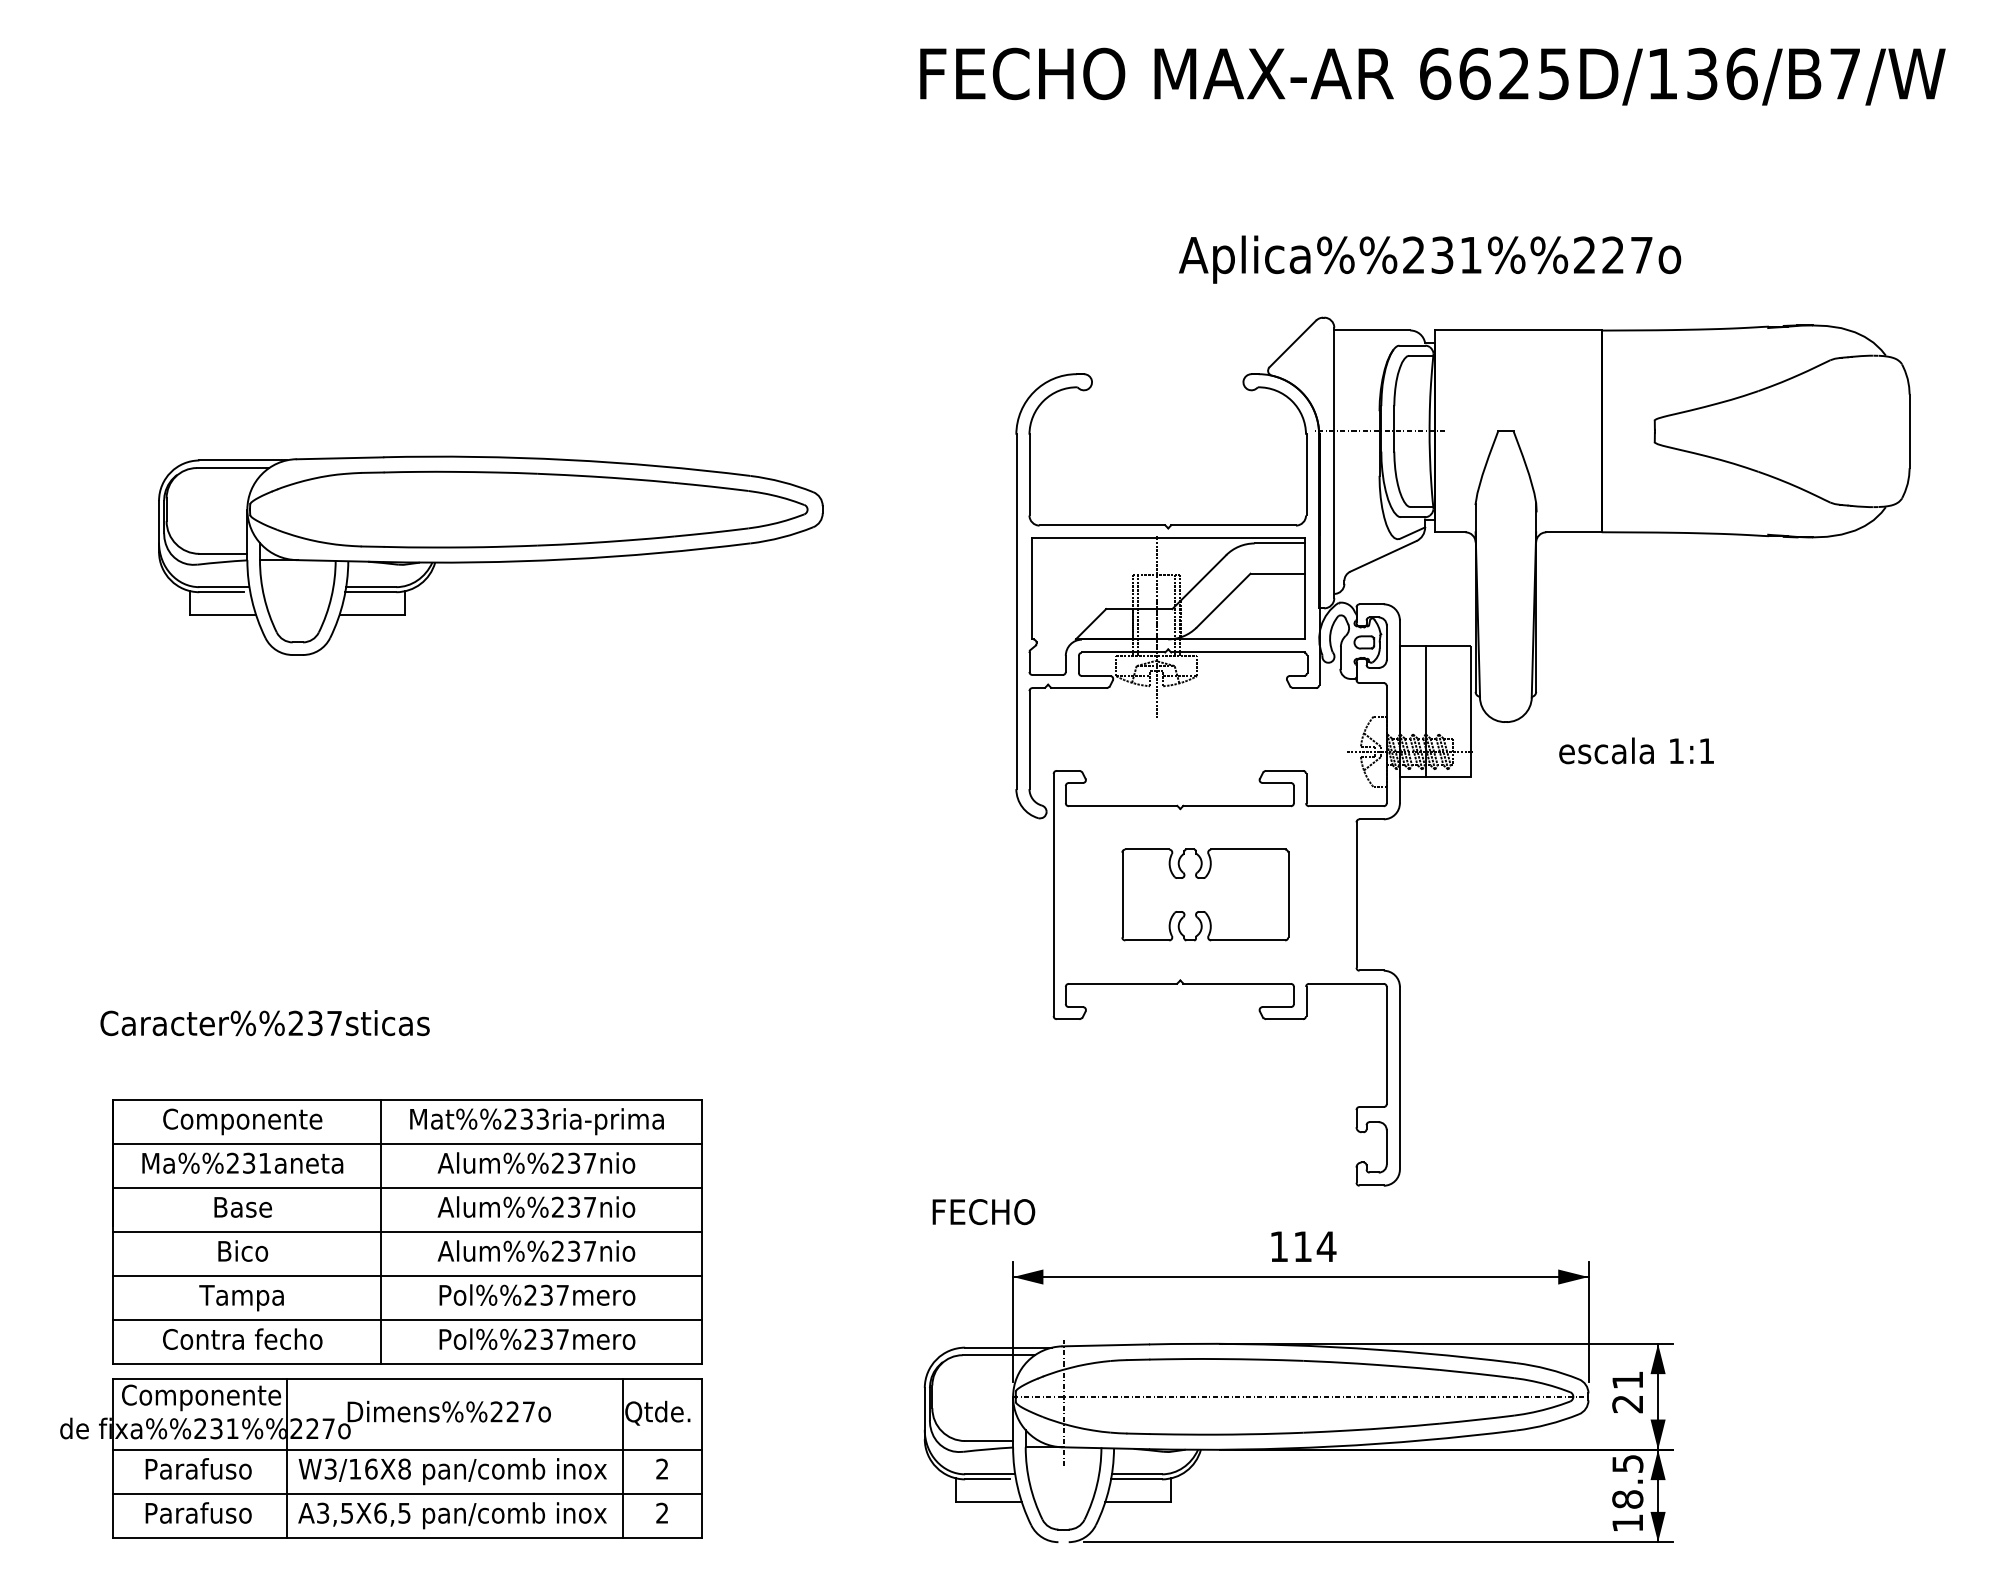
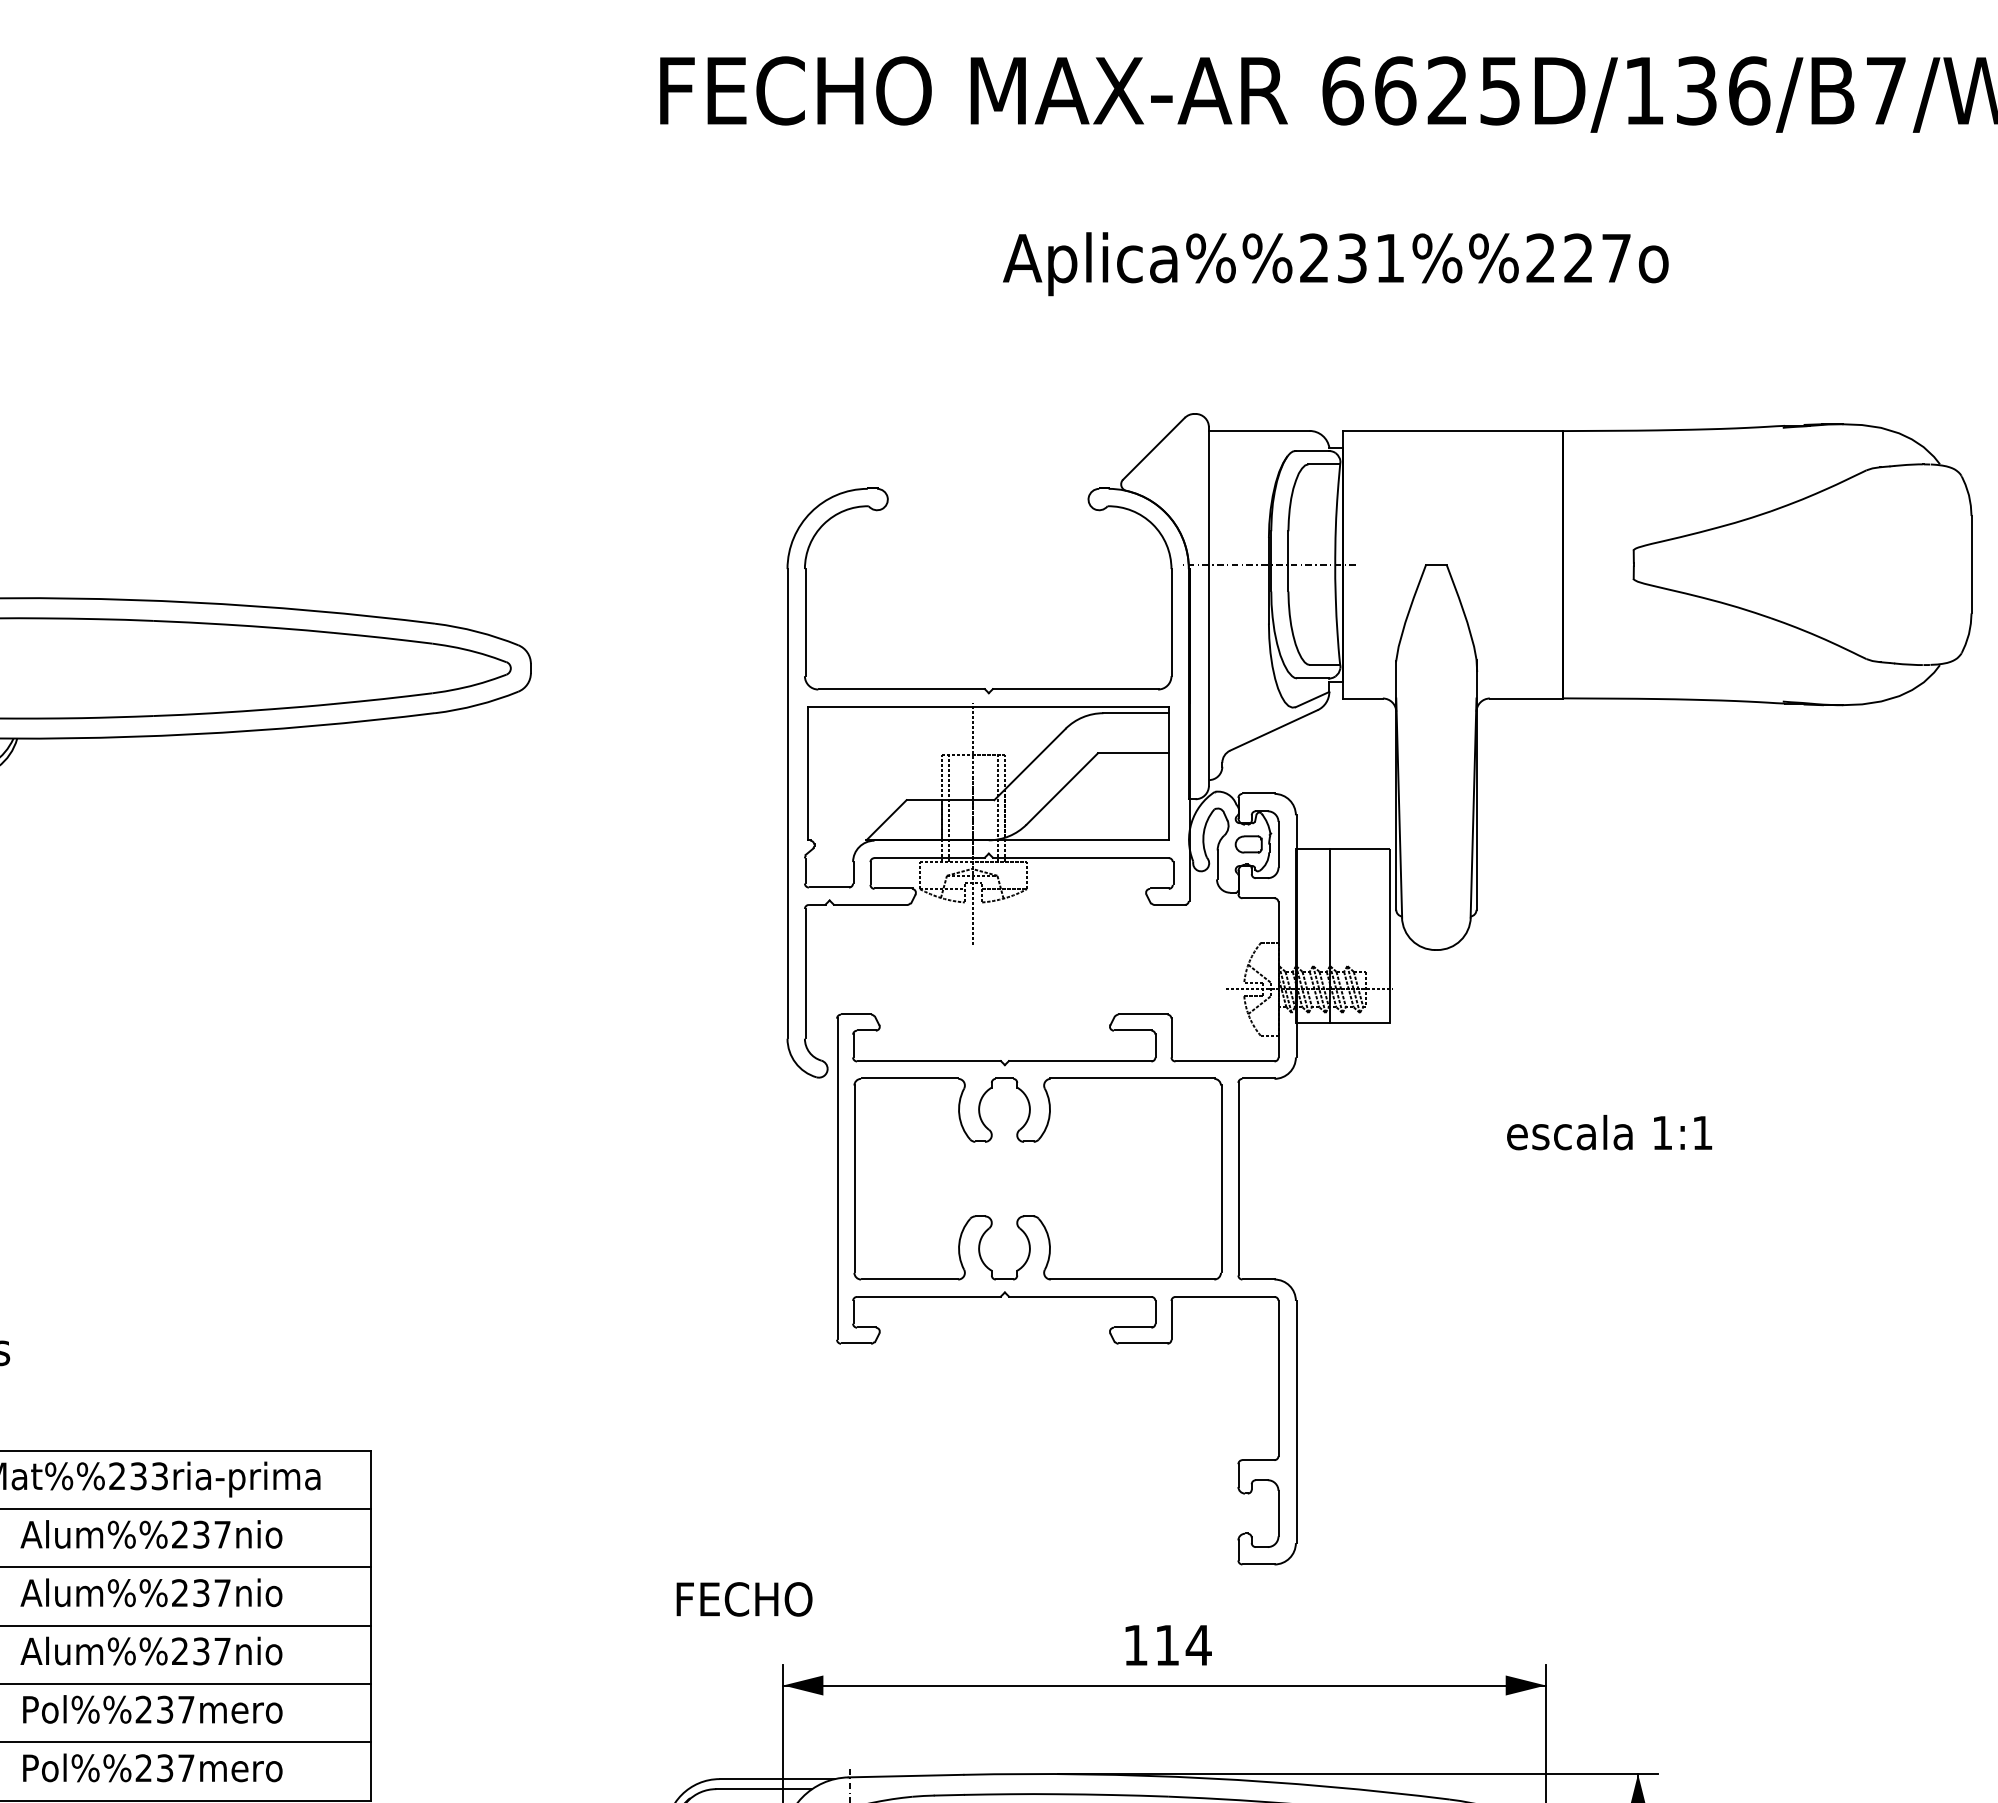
text: (1430, 259) -> (1336, 263), moved
text: (1636, 750) -> (1609, 1132), moved
part: (1205, 894) -> (1038, 1178), size x1.67

